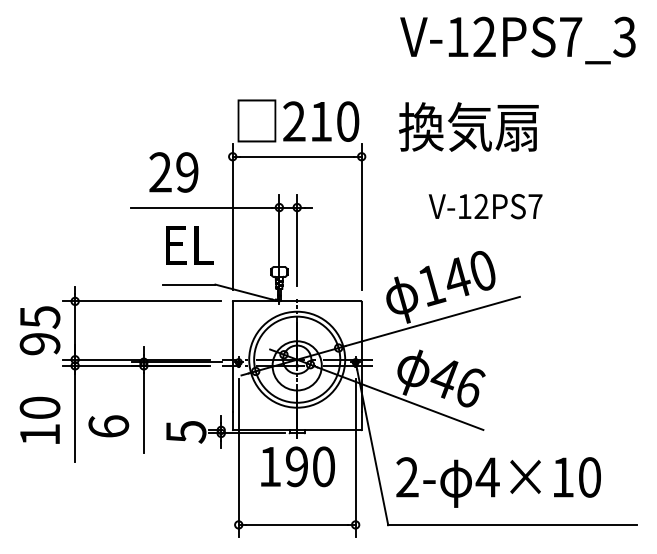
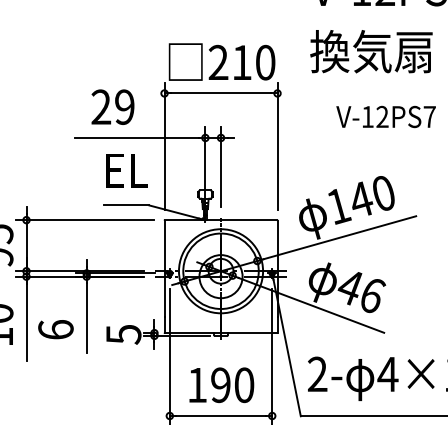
text: (468, 126) -> (371, 51), moved
text: (485, 206) -> (385, 116), moved
text: (297, 466) -> (221, 384), moved

